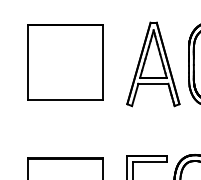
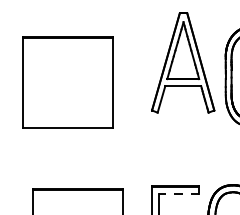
part: (64, 62) -> (67, 82), moved
part: (153, 64) -> (183, 62), moved
line: (149, 161) -> (178, 193), solid -> dashed

